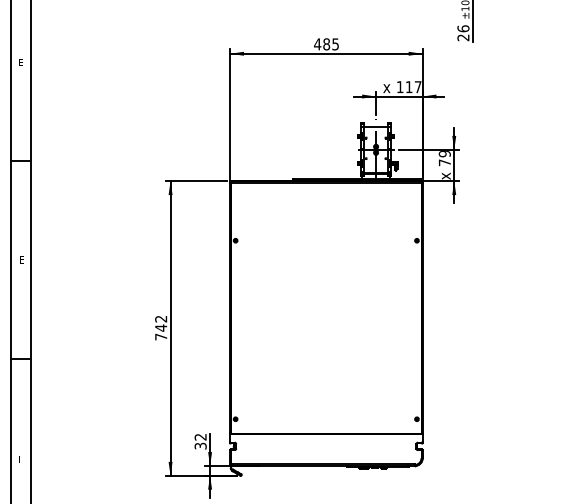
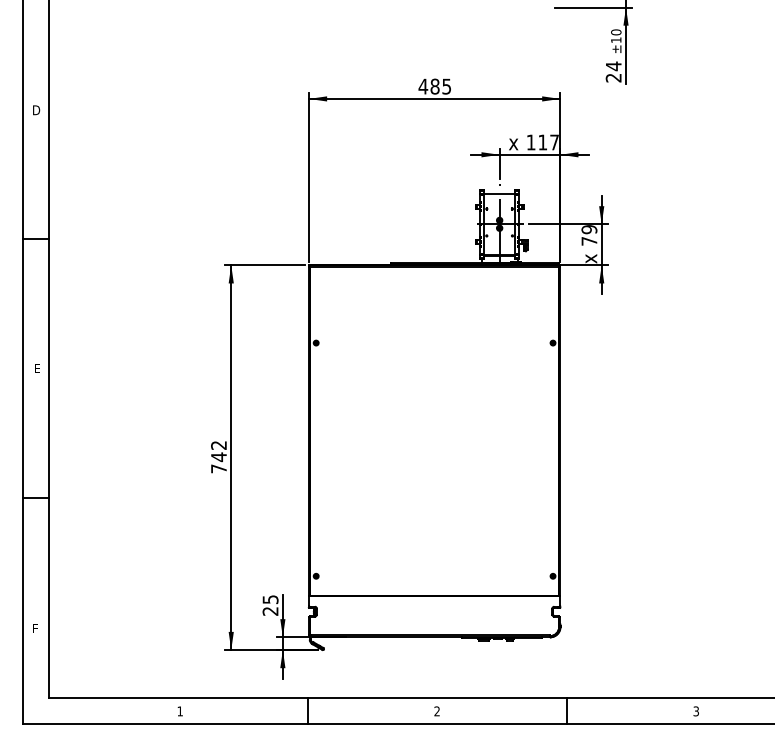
text: (463, 28) -> (613, 66), 26 -> 24
text: (21, 62) -> (36, 110), E -> D
text: (200, 441) -> (270, 605), 32 -> 25

